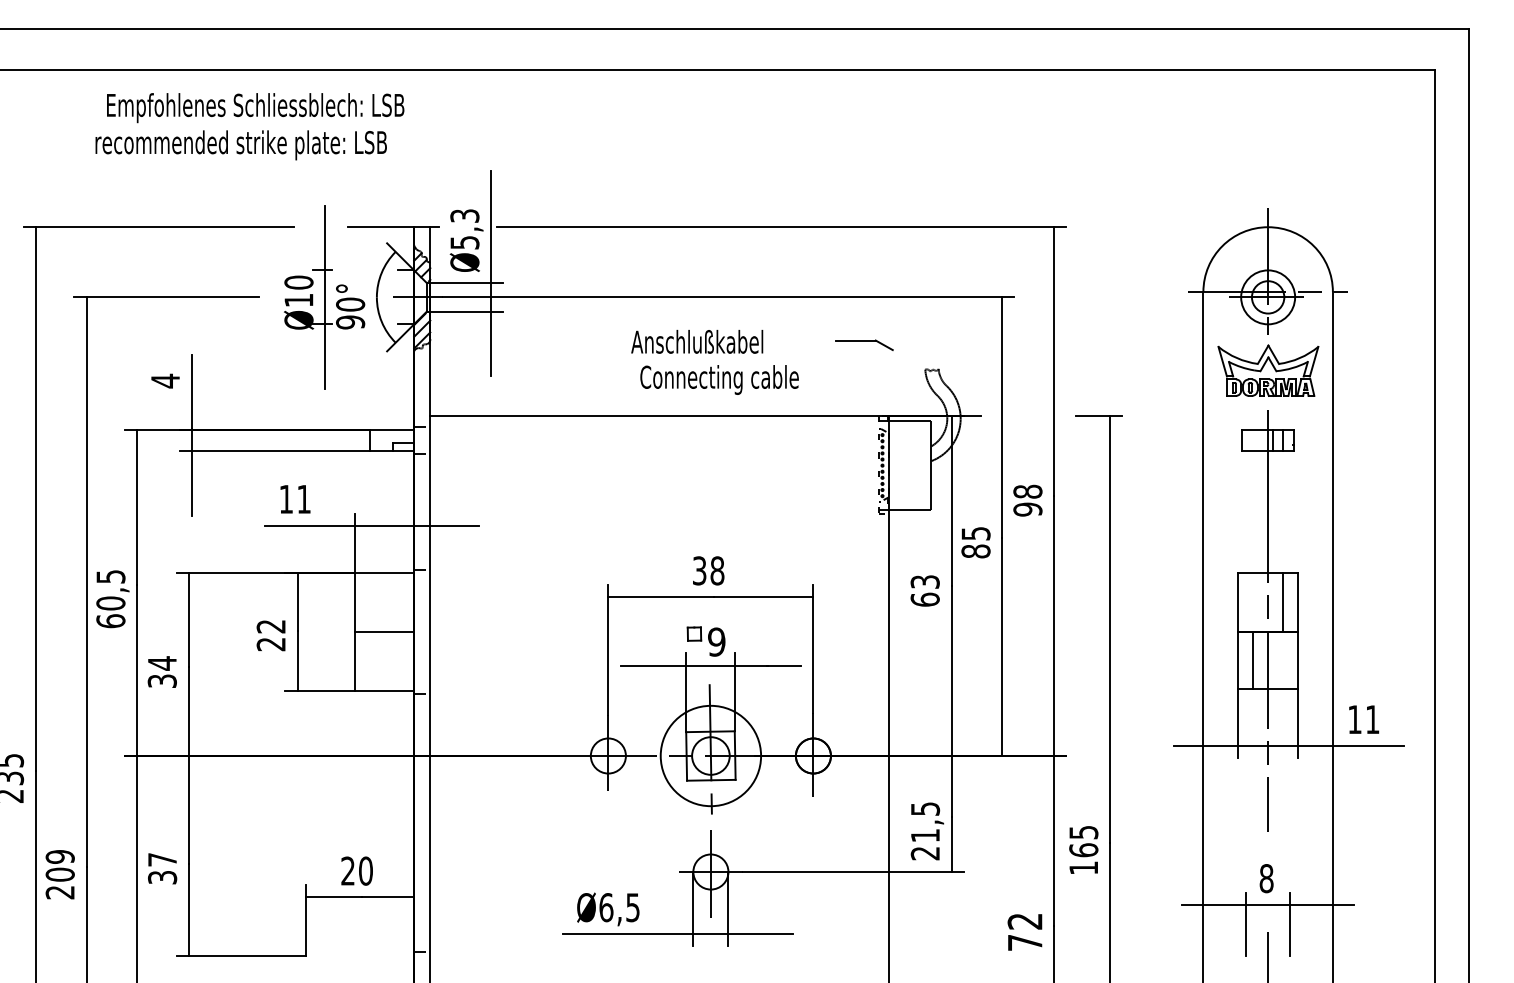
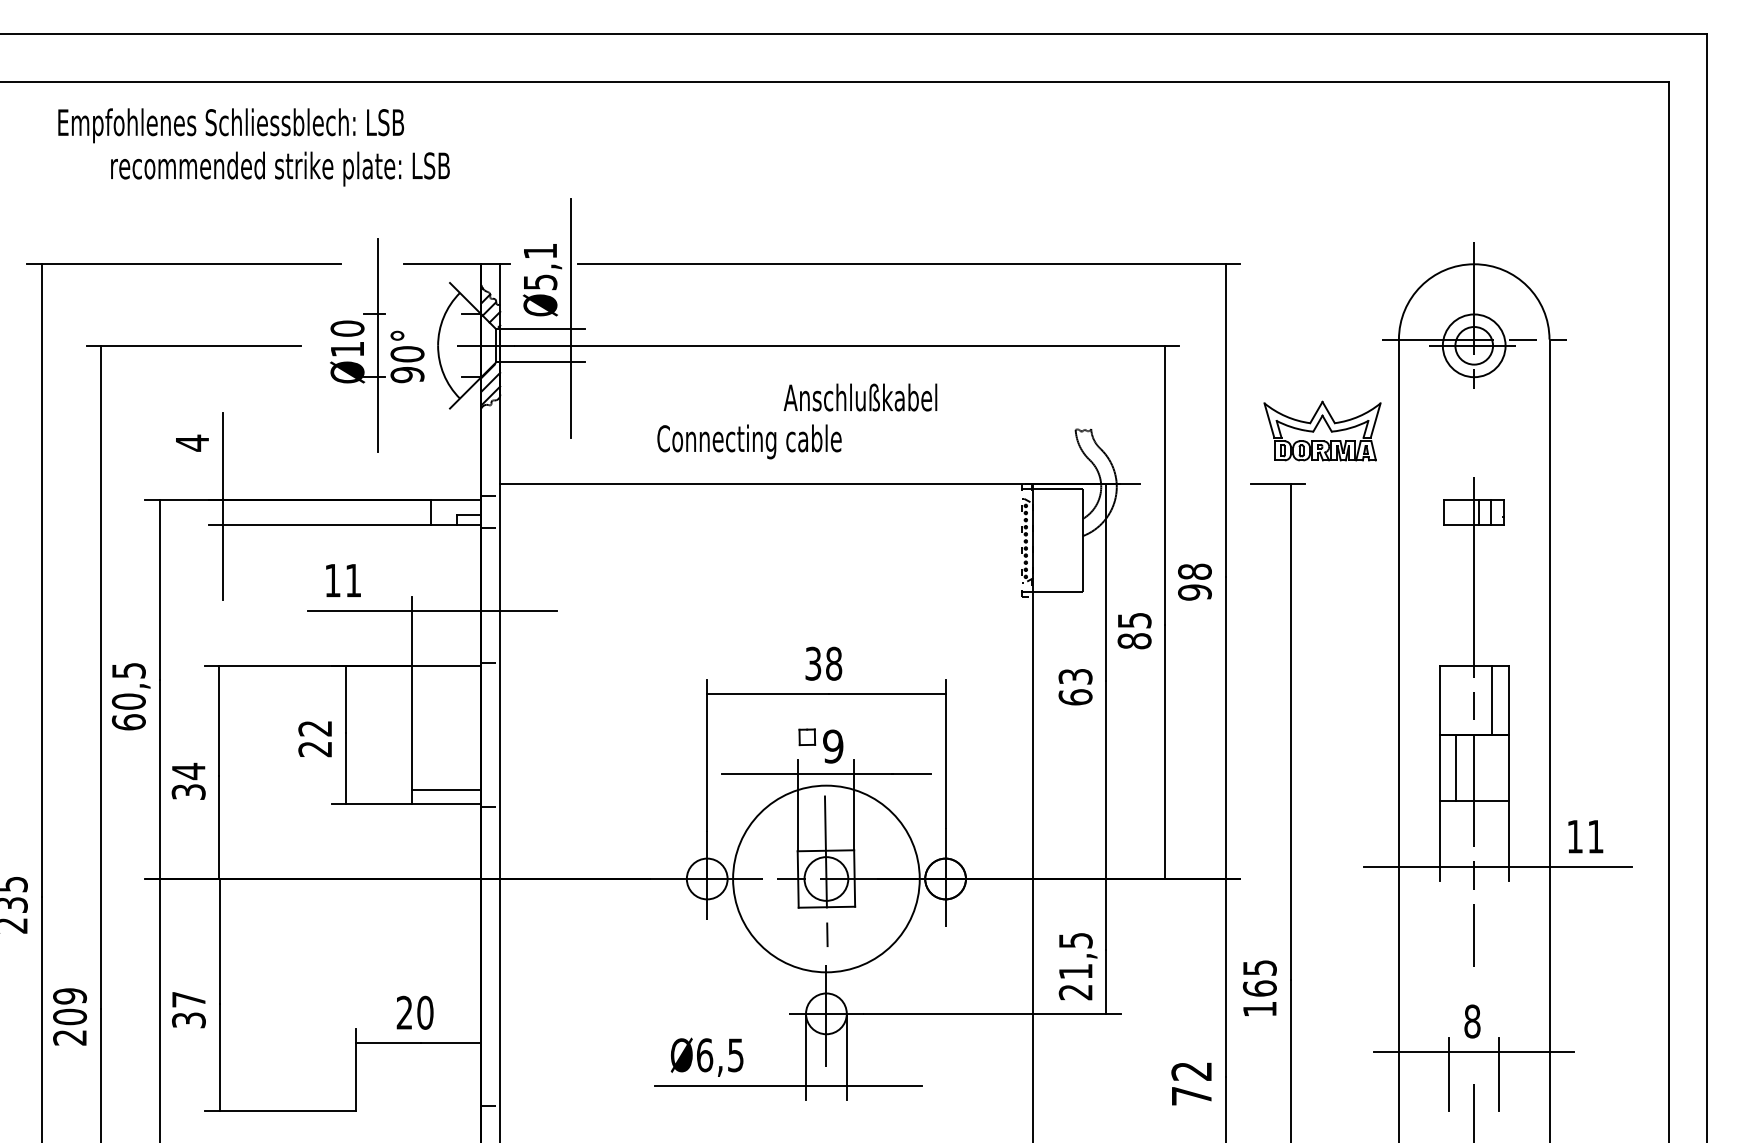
text: (255, 107) -> (230, 125), moved
text: (464, 216) -> (540, 251), Ø5,3 -> Ø5,1
text: (697, 341) -> (860, 397), moved
part: (864, 345) -> (1004, 401), removed
part: (1263, 368) -> (1316, 428), moved
text: (719, 379) -> (749, 441), moved
line: (384, 631) -> (446, 789), moved
circle: (710, 755) -> (826, 878), size x1.6

